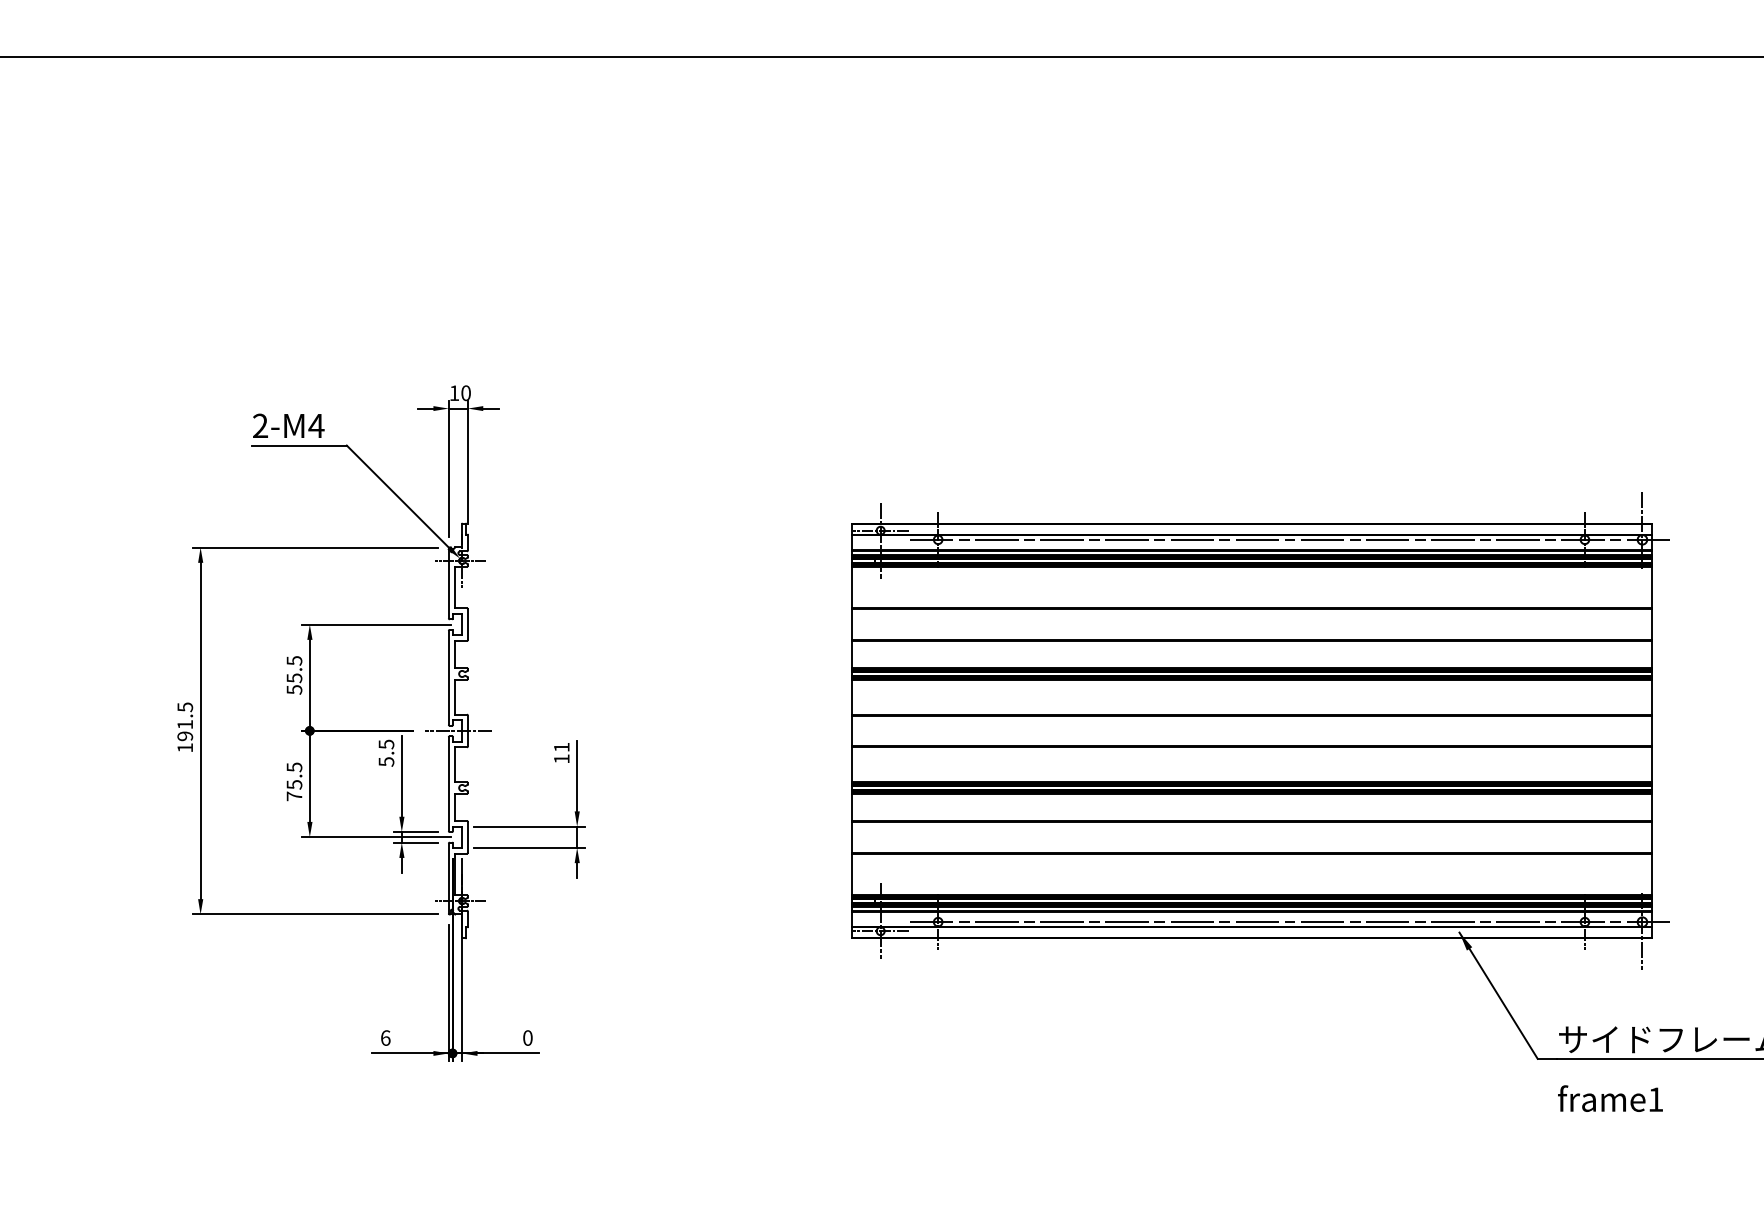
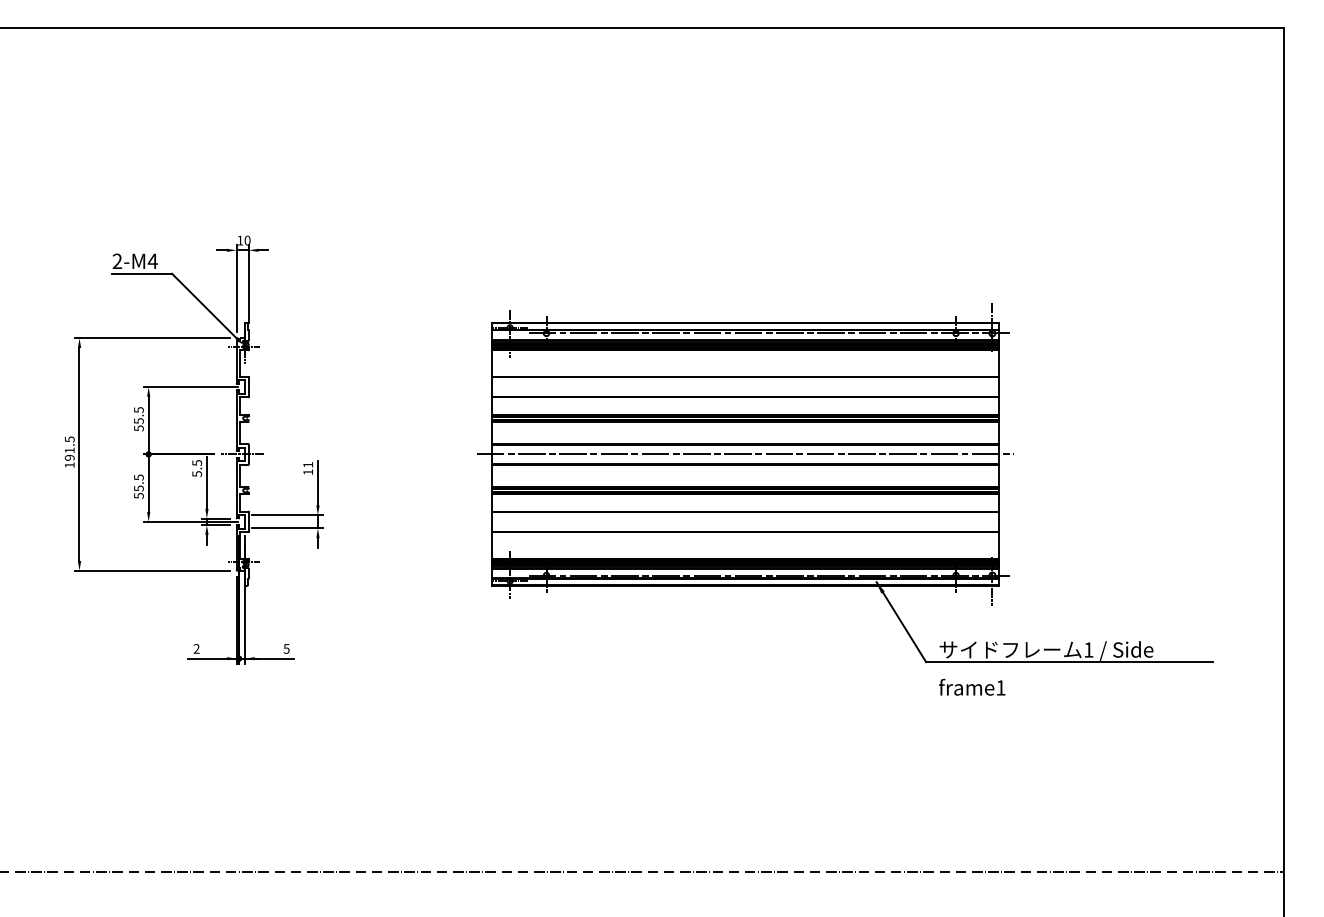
line: (1250, 731) -> (744, 454), added
text: (293, 795) -> (138, 495), 75.5 -> 55.5
text: (385, 1037) -> (196, 648), 6 -> 2
text: (527, 1037) -> (286, 648), 0 -> 5

